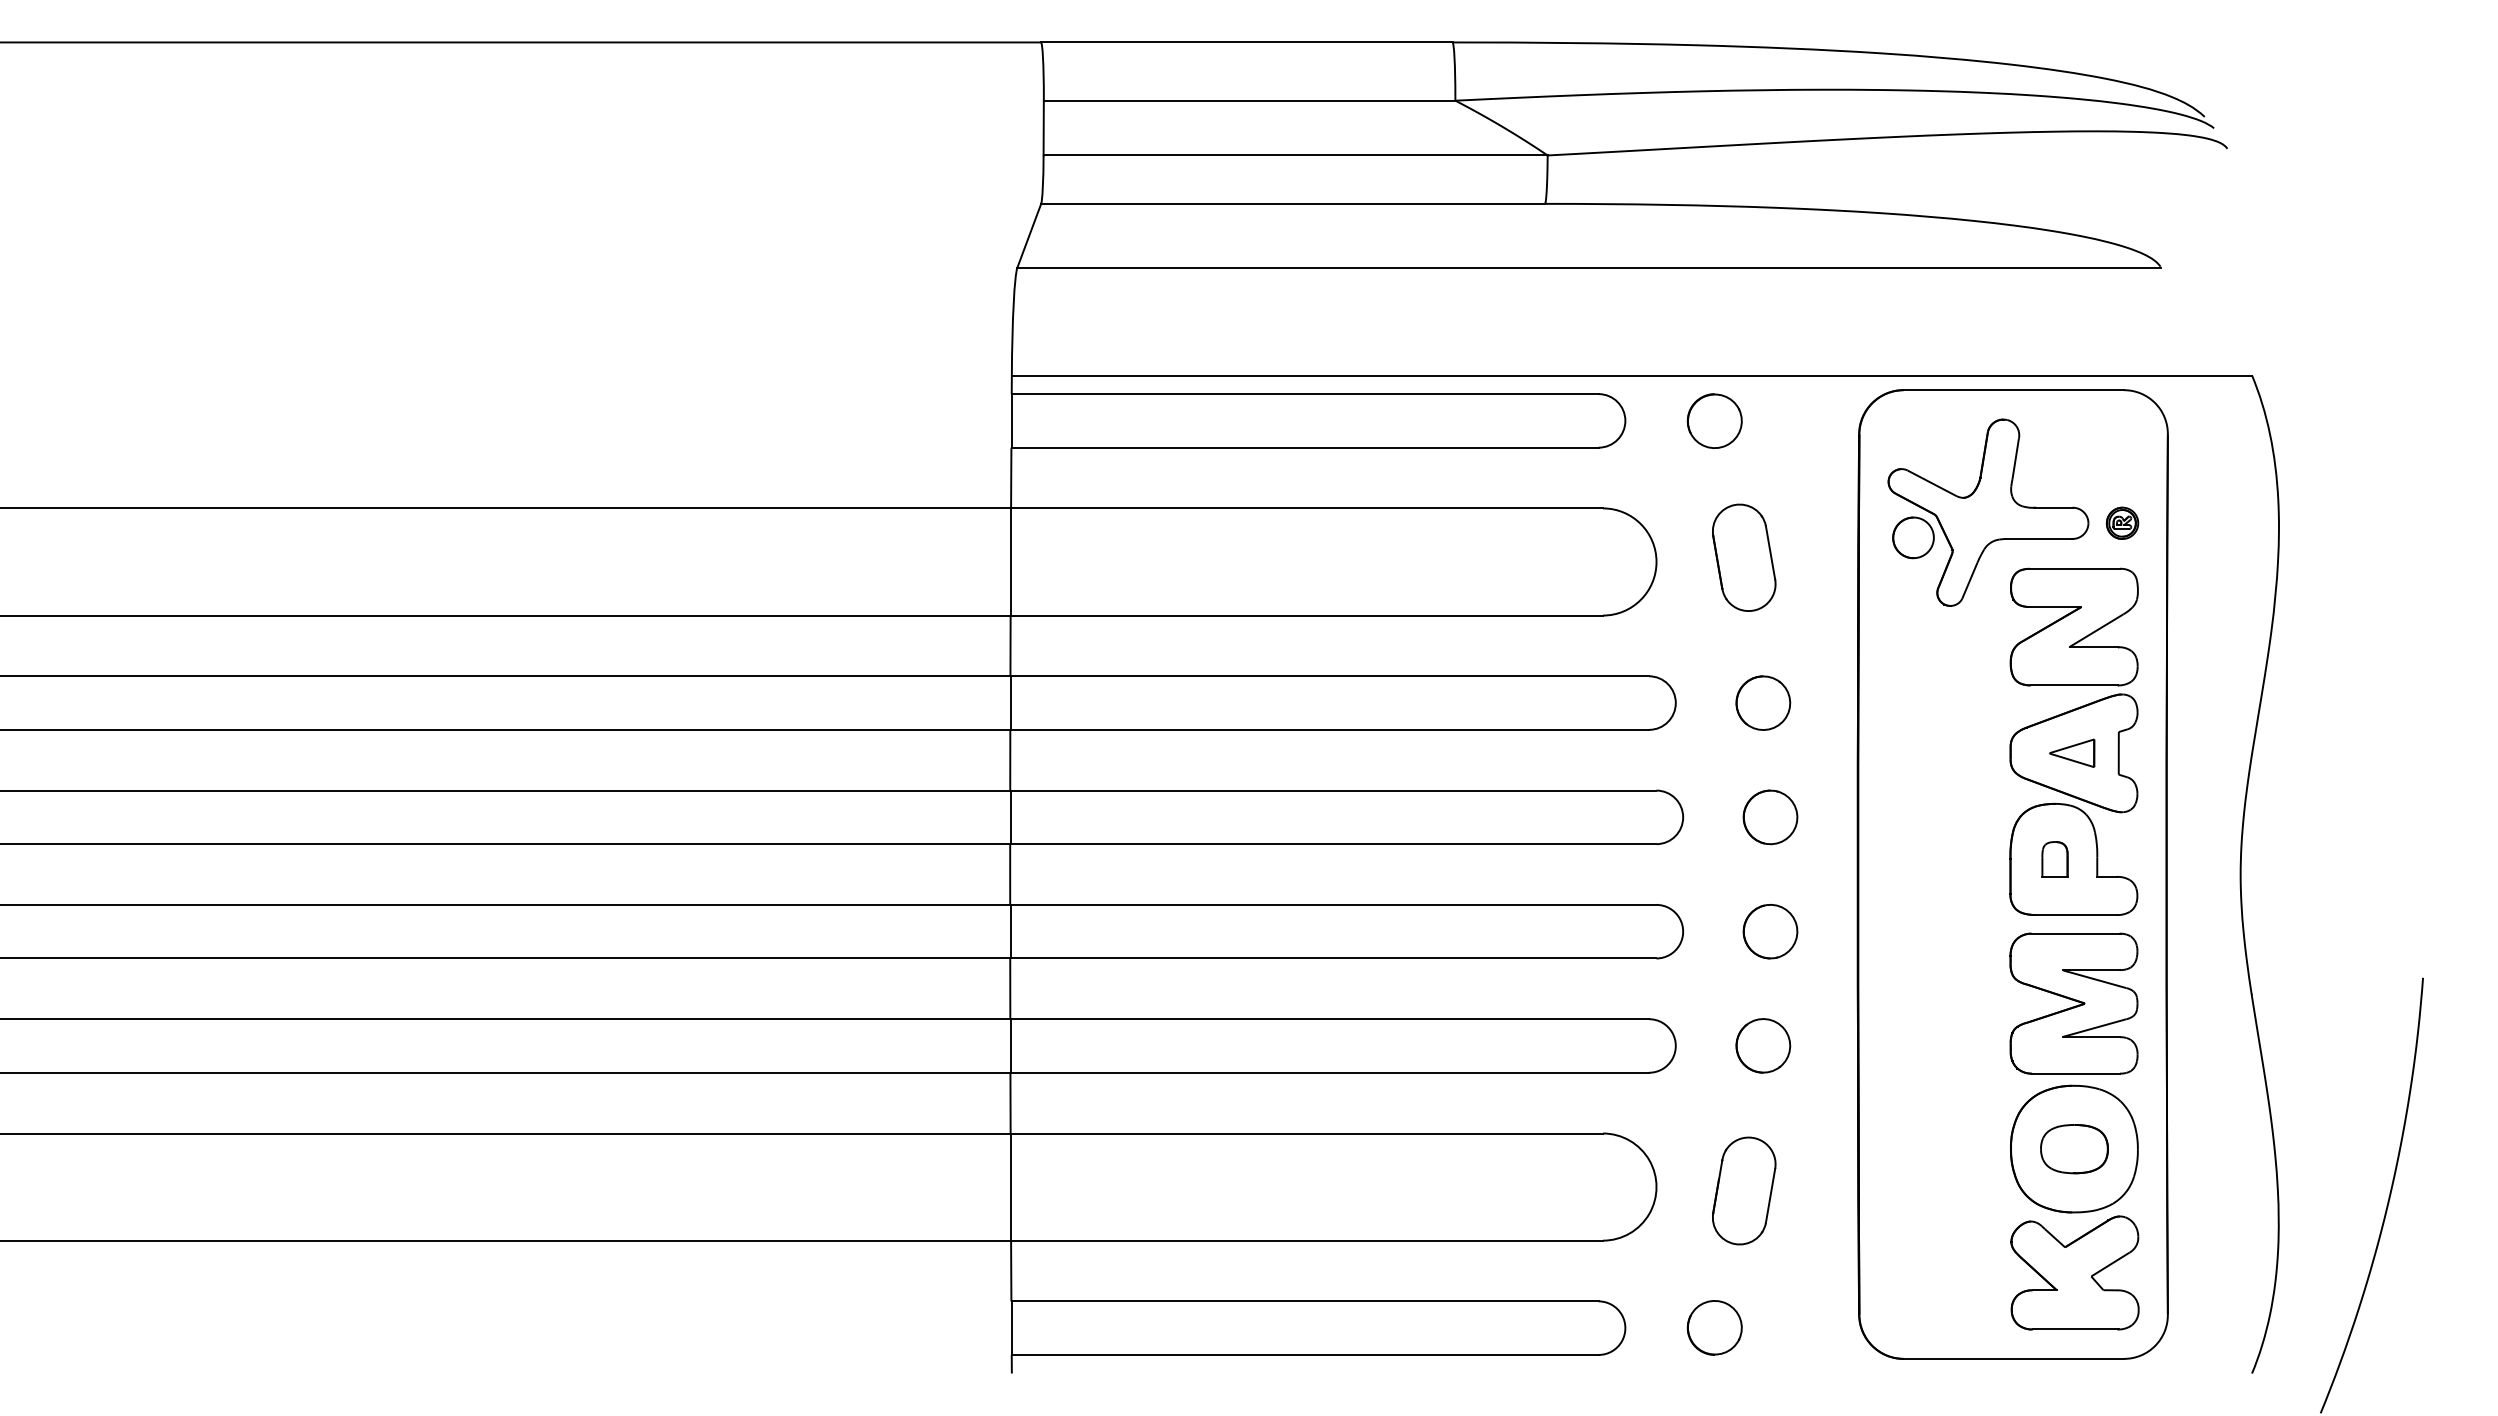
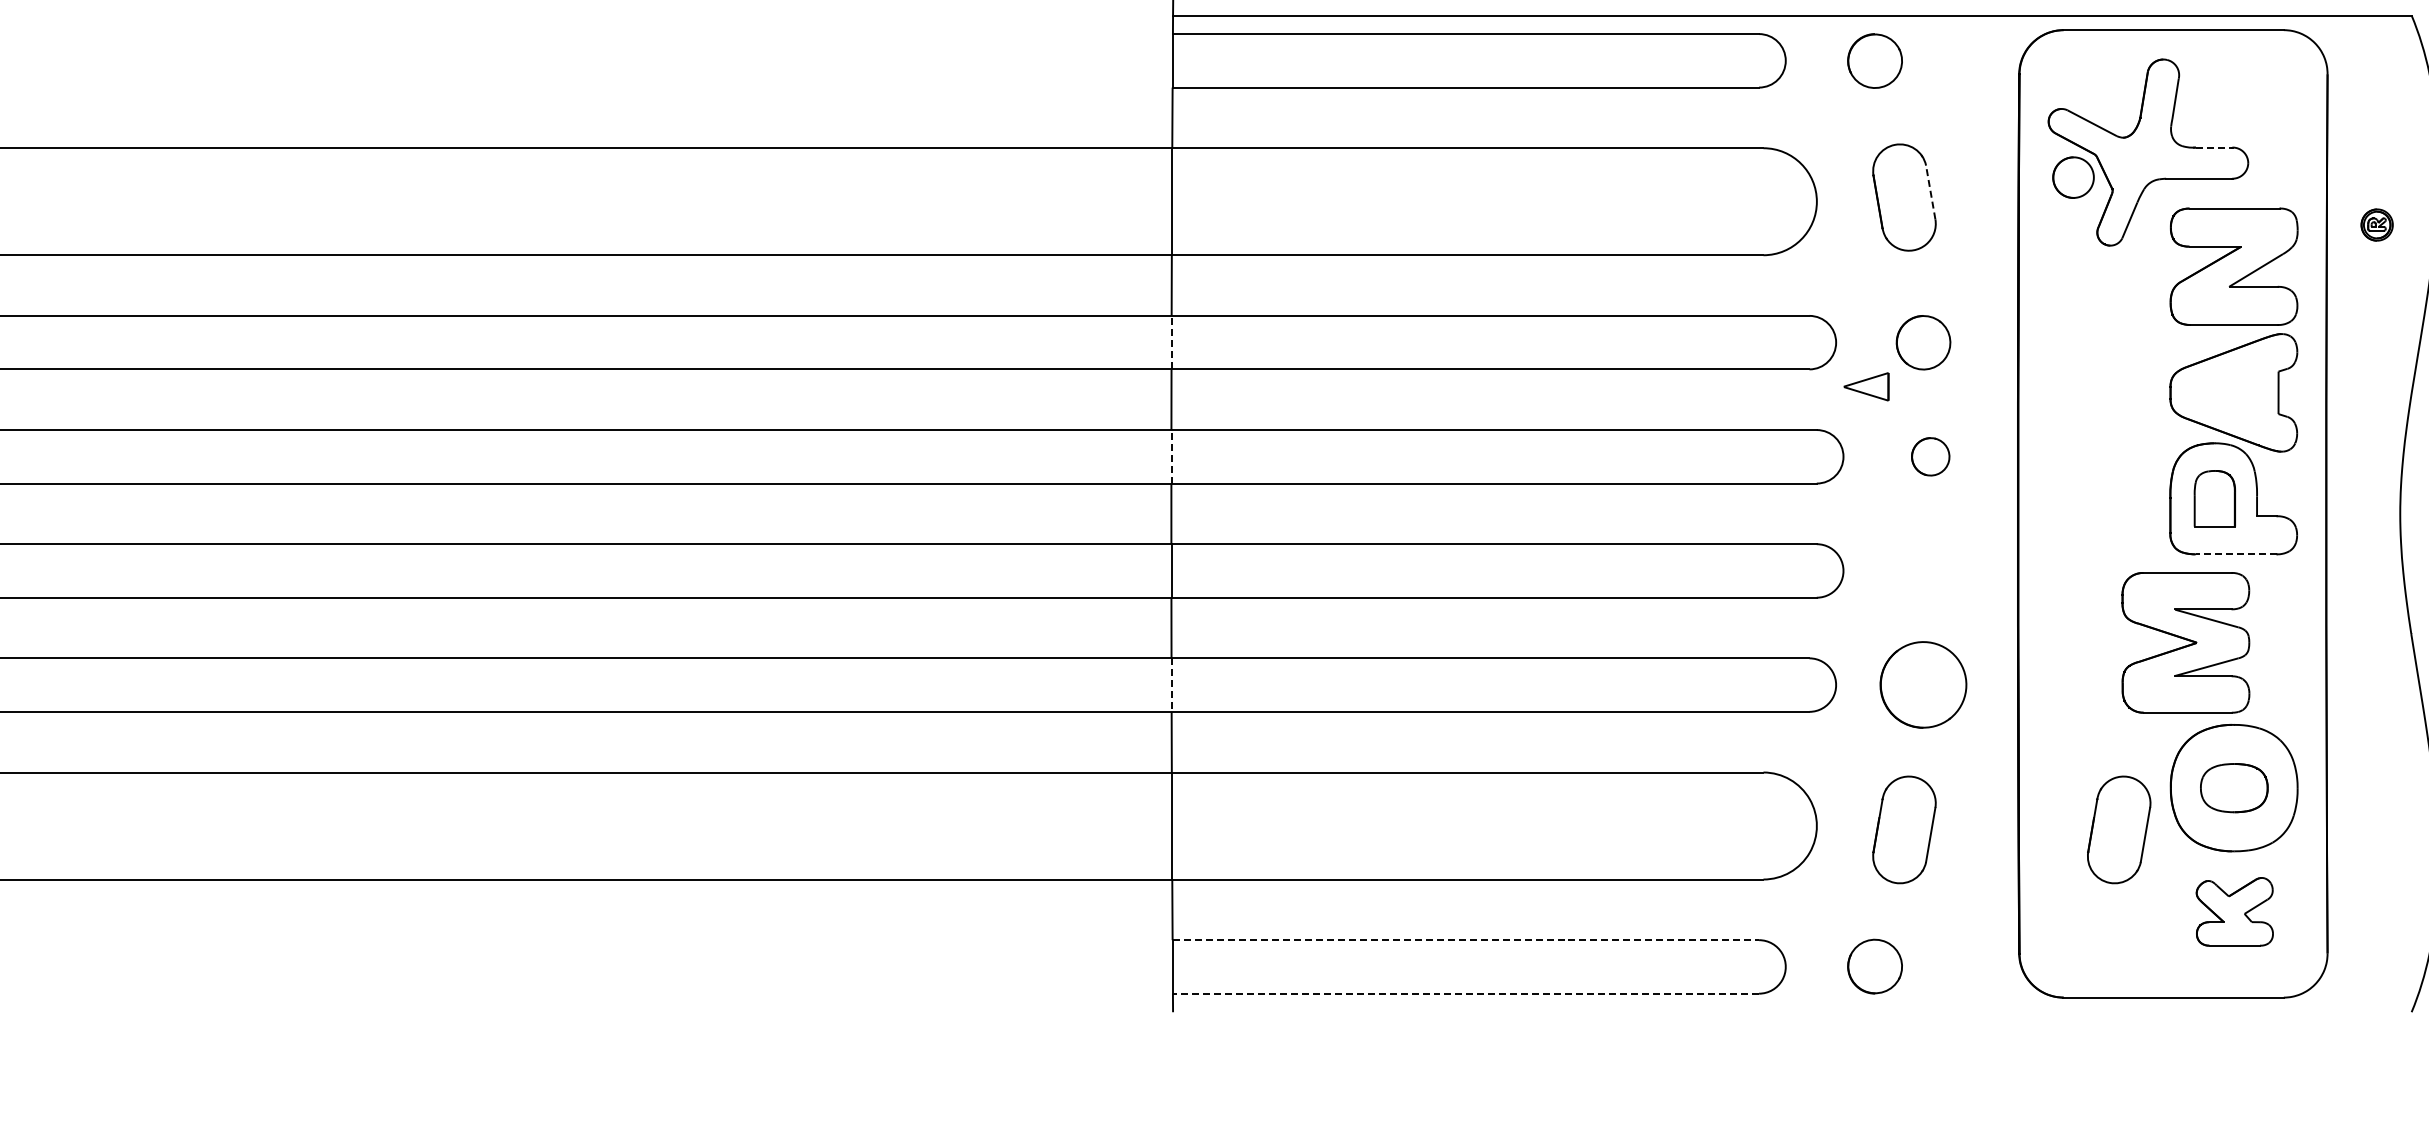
line: (2054, 507) -> (2214, 147), solid -> dashed
part: (2122, 522) -> (2377, 224), moved
line: (1770, 552) -> (1930, 192), solid -> dashed
line: (1010, 703) -> (1171, 343), solid -> dashed
part: (2072, 752) -> (1866, 386), moved
line: (1010, 817) -> (1171, 456), solid -> dashed
part: (1770, 817) -> (1930, 456), size x0.7
part: (2054, 859) -> (2214, 498), size x1.6
line: (2076, 915) -> (2236, 554), solid -> dashed
part: (1770, 931) -> (1930, 570), removed
part: (2073, 1003) -> (2185, 642), moved
line: (1010, 1045) -> (1171, 684), solid -> dashed
part: (1763, 1045) -> (1923, 684), size x1.6
part: (1959, 1190) -> (2119, 829), added
part: (2074, 1272) -> (2234, 911), size x0.6
line: (1305, 1301) -> (1466, 940), solid -> dashed
line: (1304, 1354) -> (1465, 993), solid -> dashed

